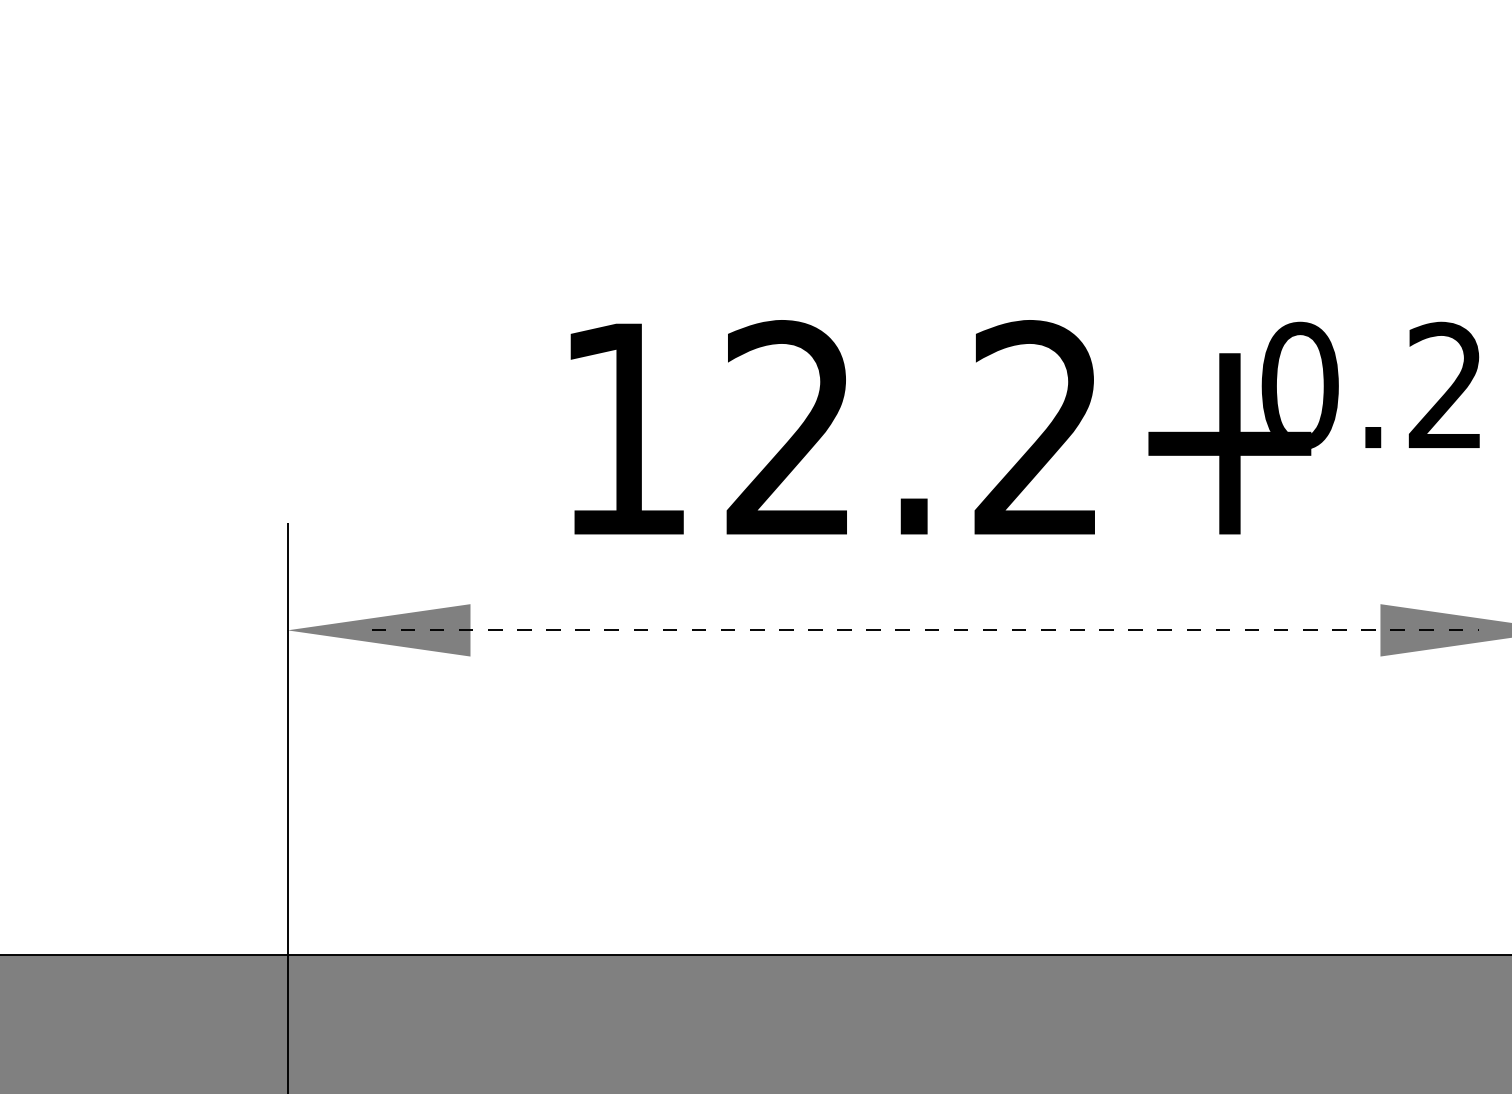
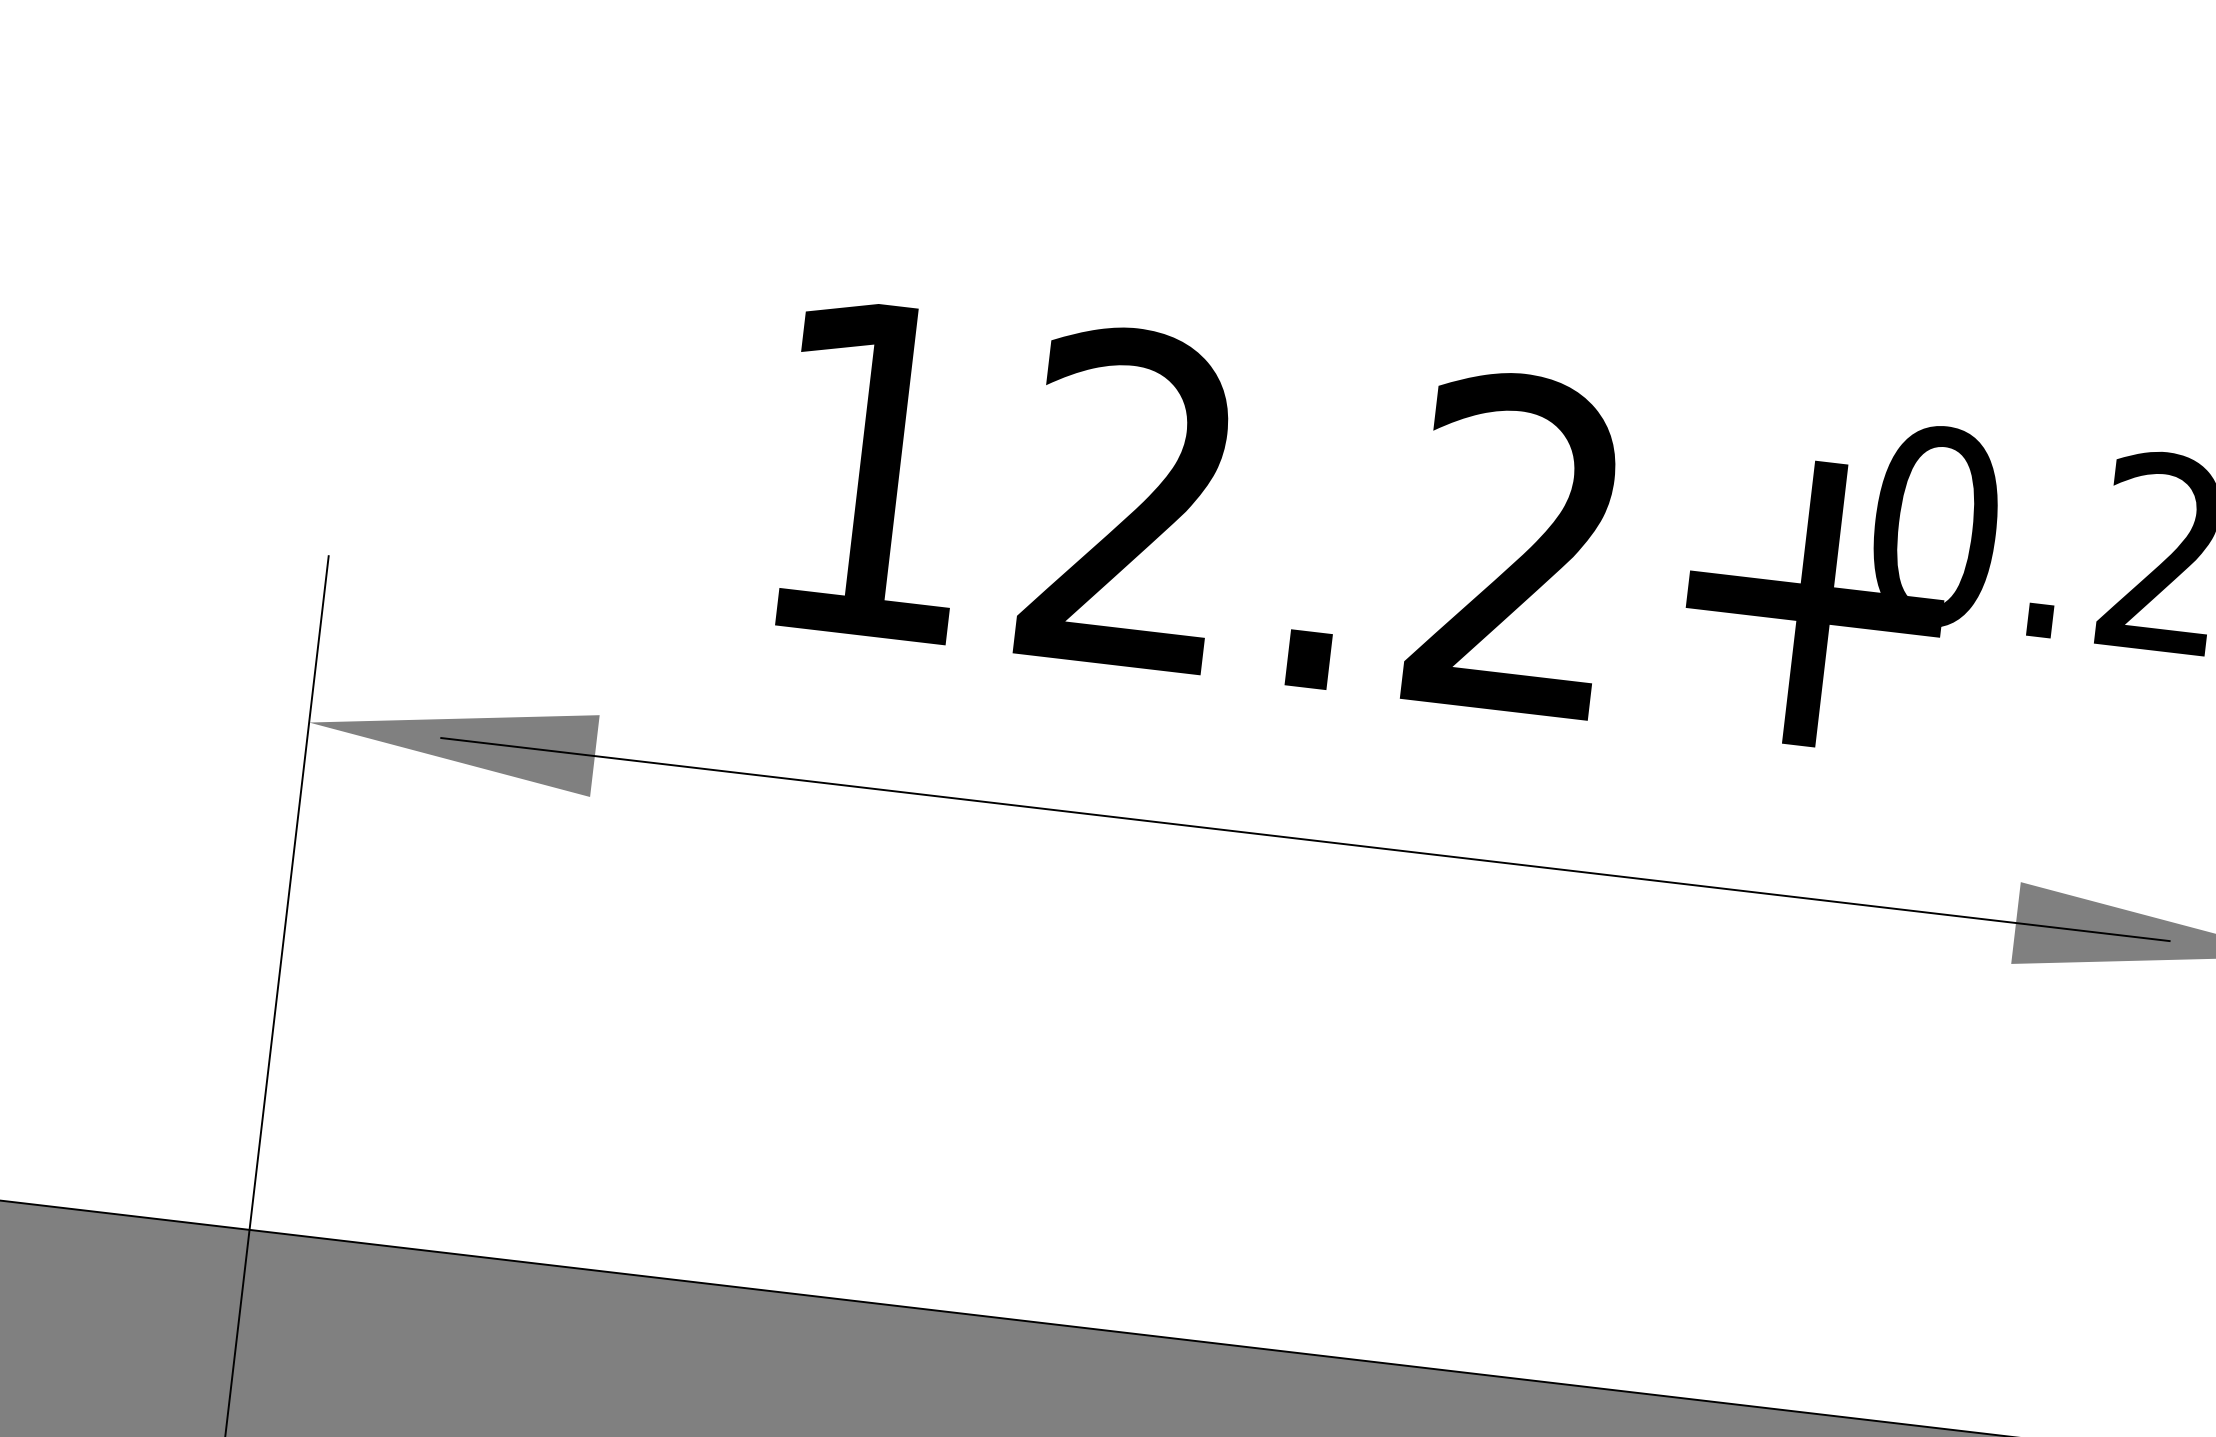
line: (925, 630) -> (1305, 839), dashed -> solid

